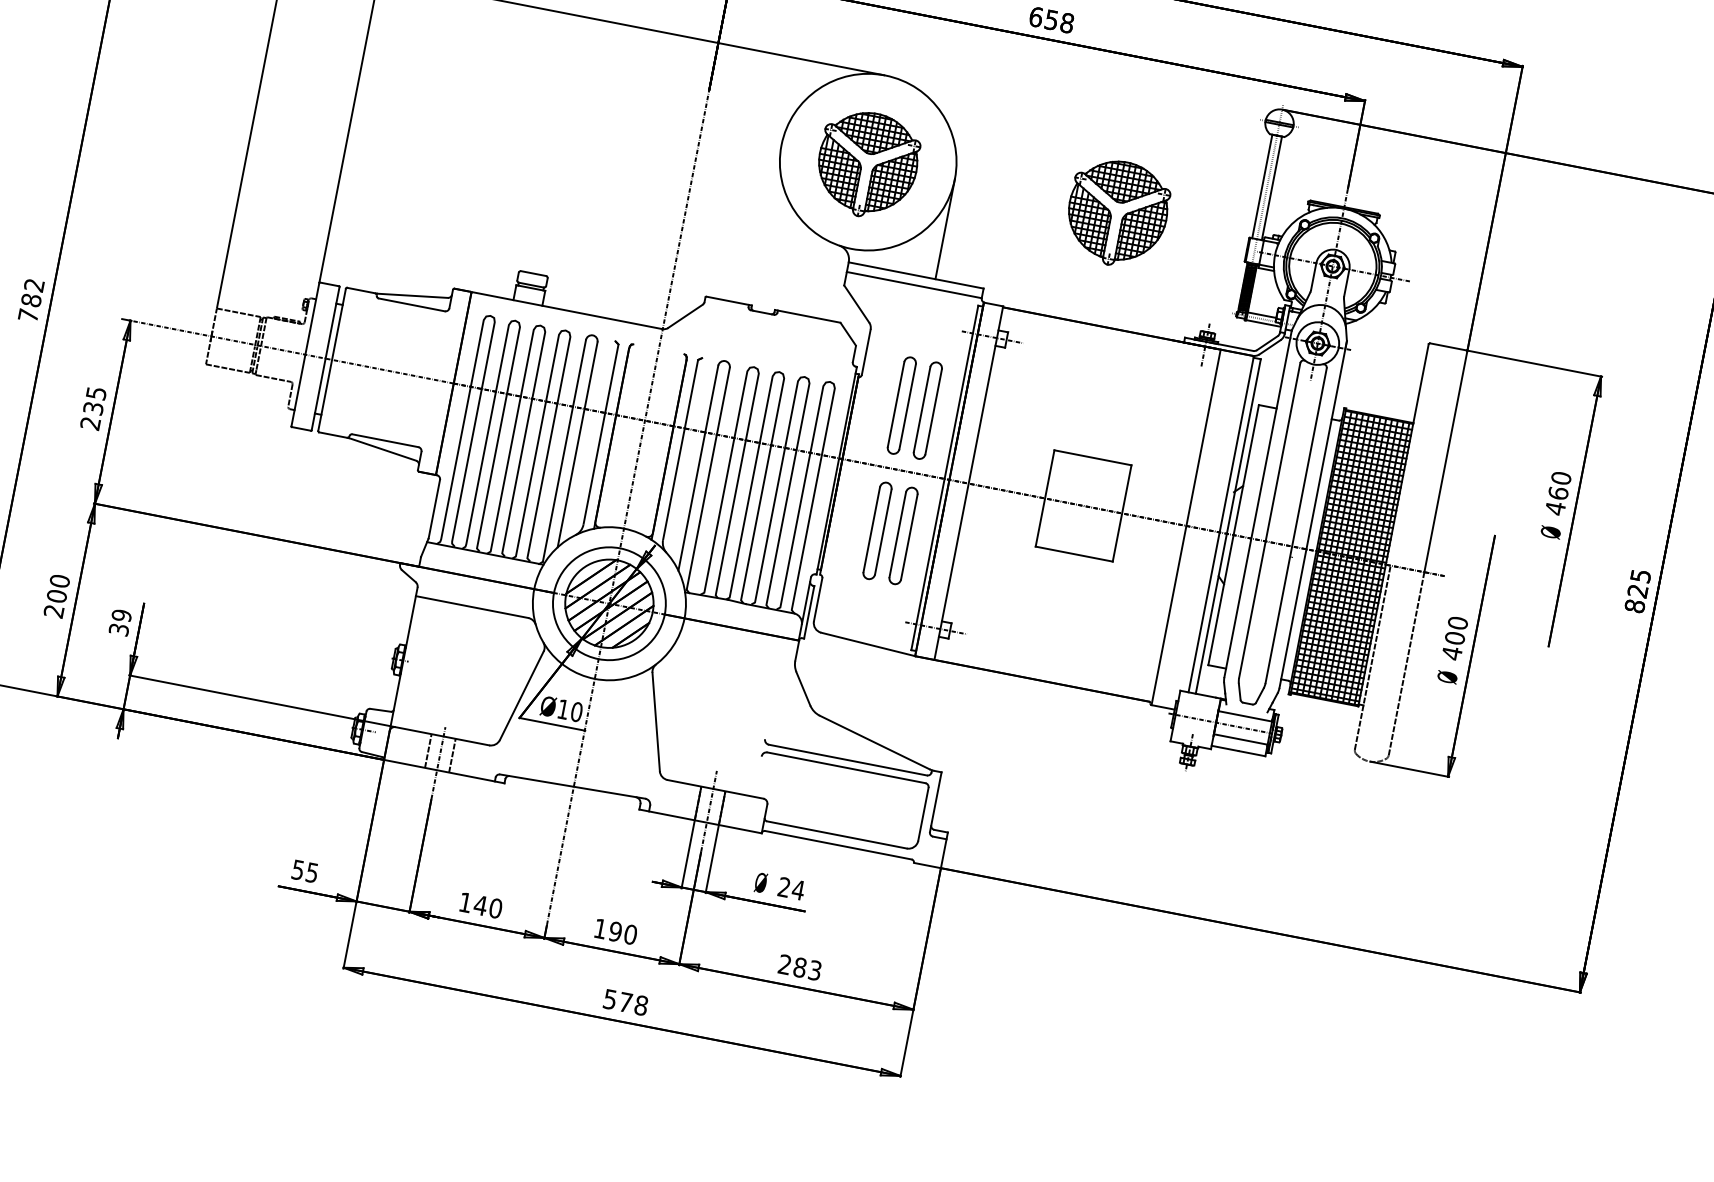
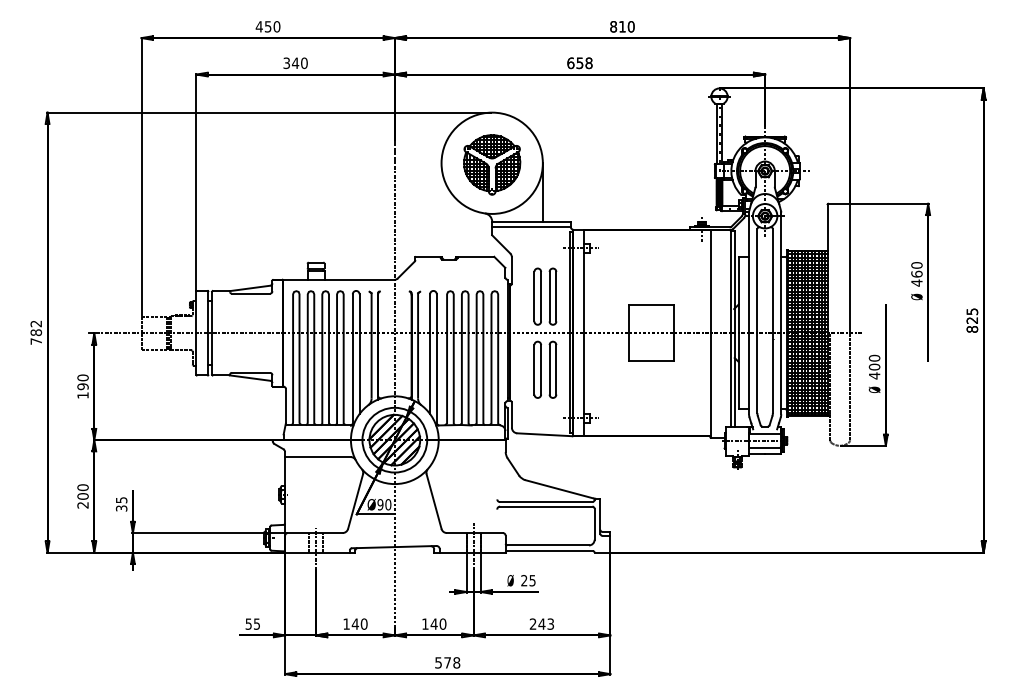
part: (1118, 212) -> (638, 164), removed
text: (92, 407) -> (82, 386), 235 -> 190
text: (121, 616) -> (121, 500), 39 -> 35
text: (563, 709) -> (380, 504), Ø10 -> Ø90
text: (798, 889) -> (532, 580), 24 -> 25
text: (614, 930) -> (433, 623), 190 -> 140
text: (799, 966) -> (541, 623), 283 -> 243

